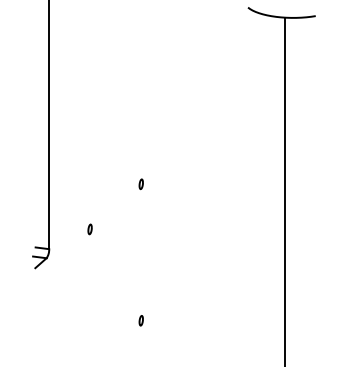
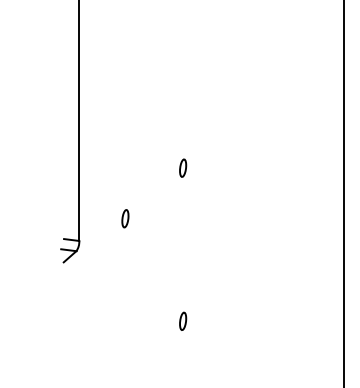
part: (140, 183) -> (182, 167), size x1.6
part: (89, 229) -> (124, 218), size x1.6
part: (140, 320) -> (182, 321), size x1.6

